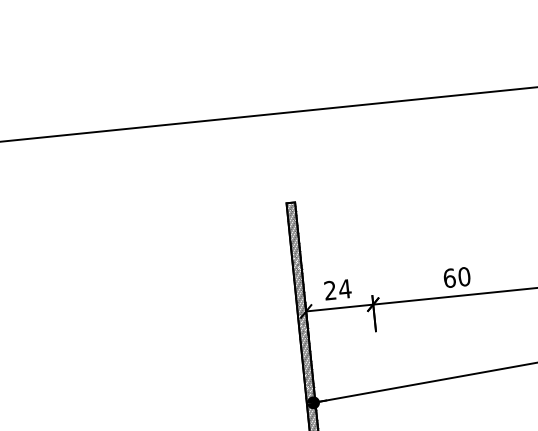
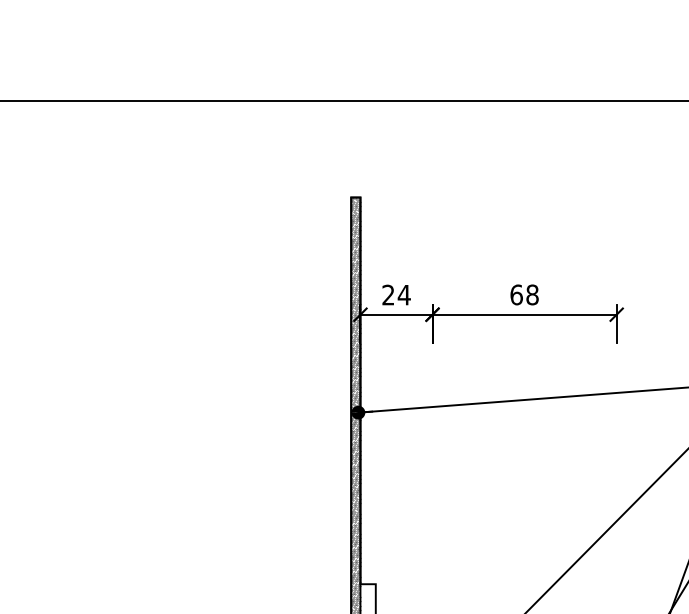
text: (464, 276) -> (532, 294), 60 -> 68

